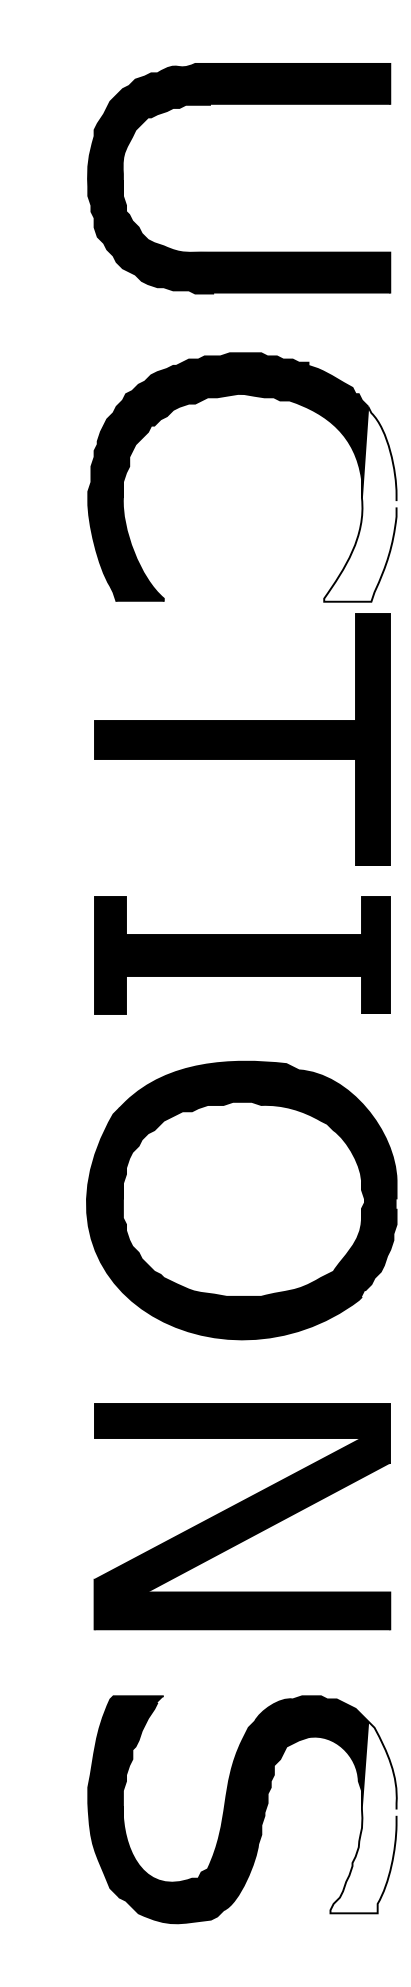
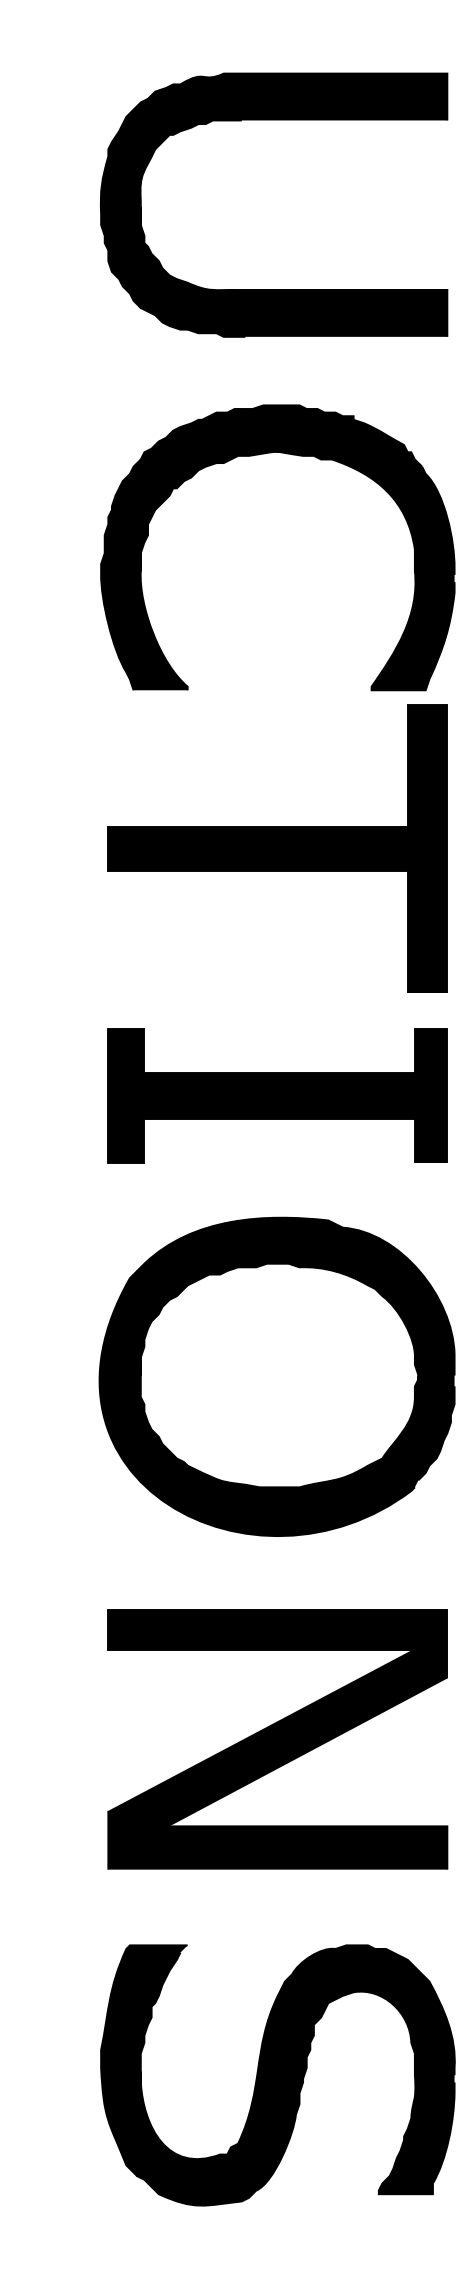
fill: (359, 504) -> (412, 578), added
fill: (363, 1817) -> (416, 2084), added

